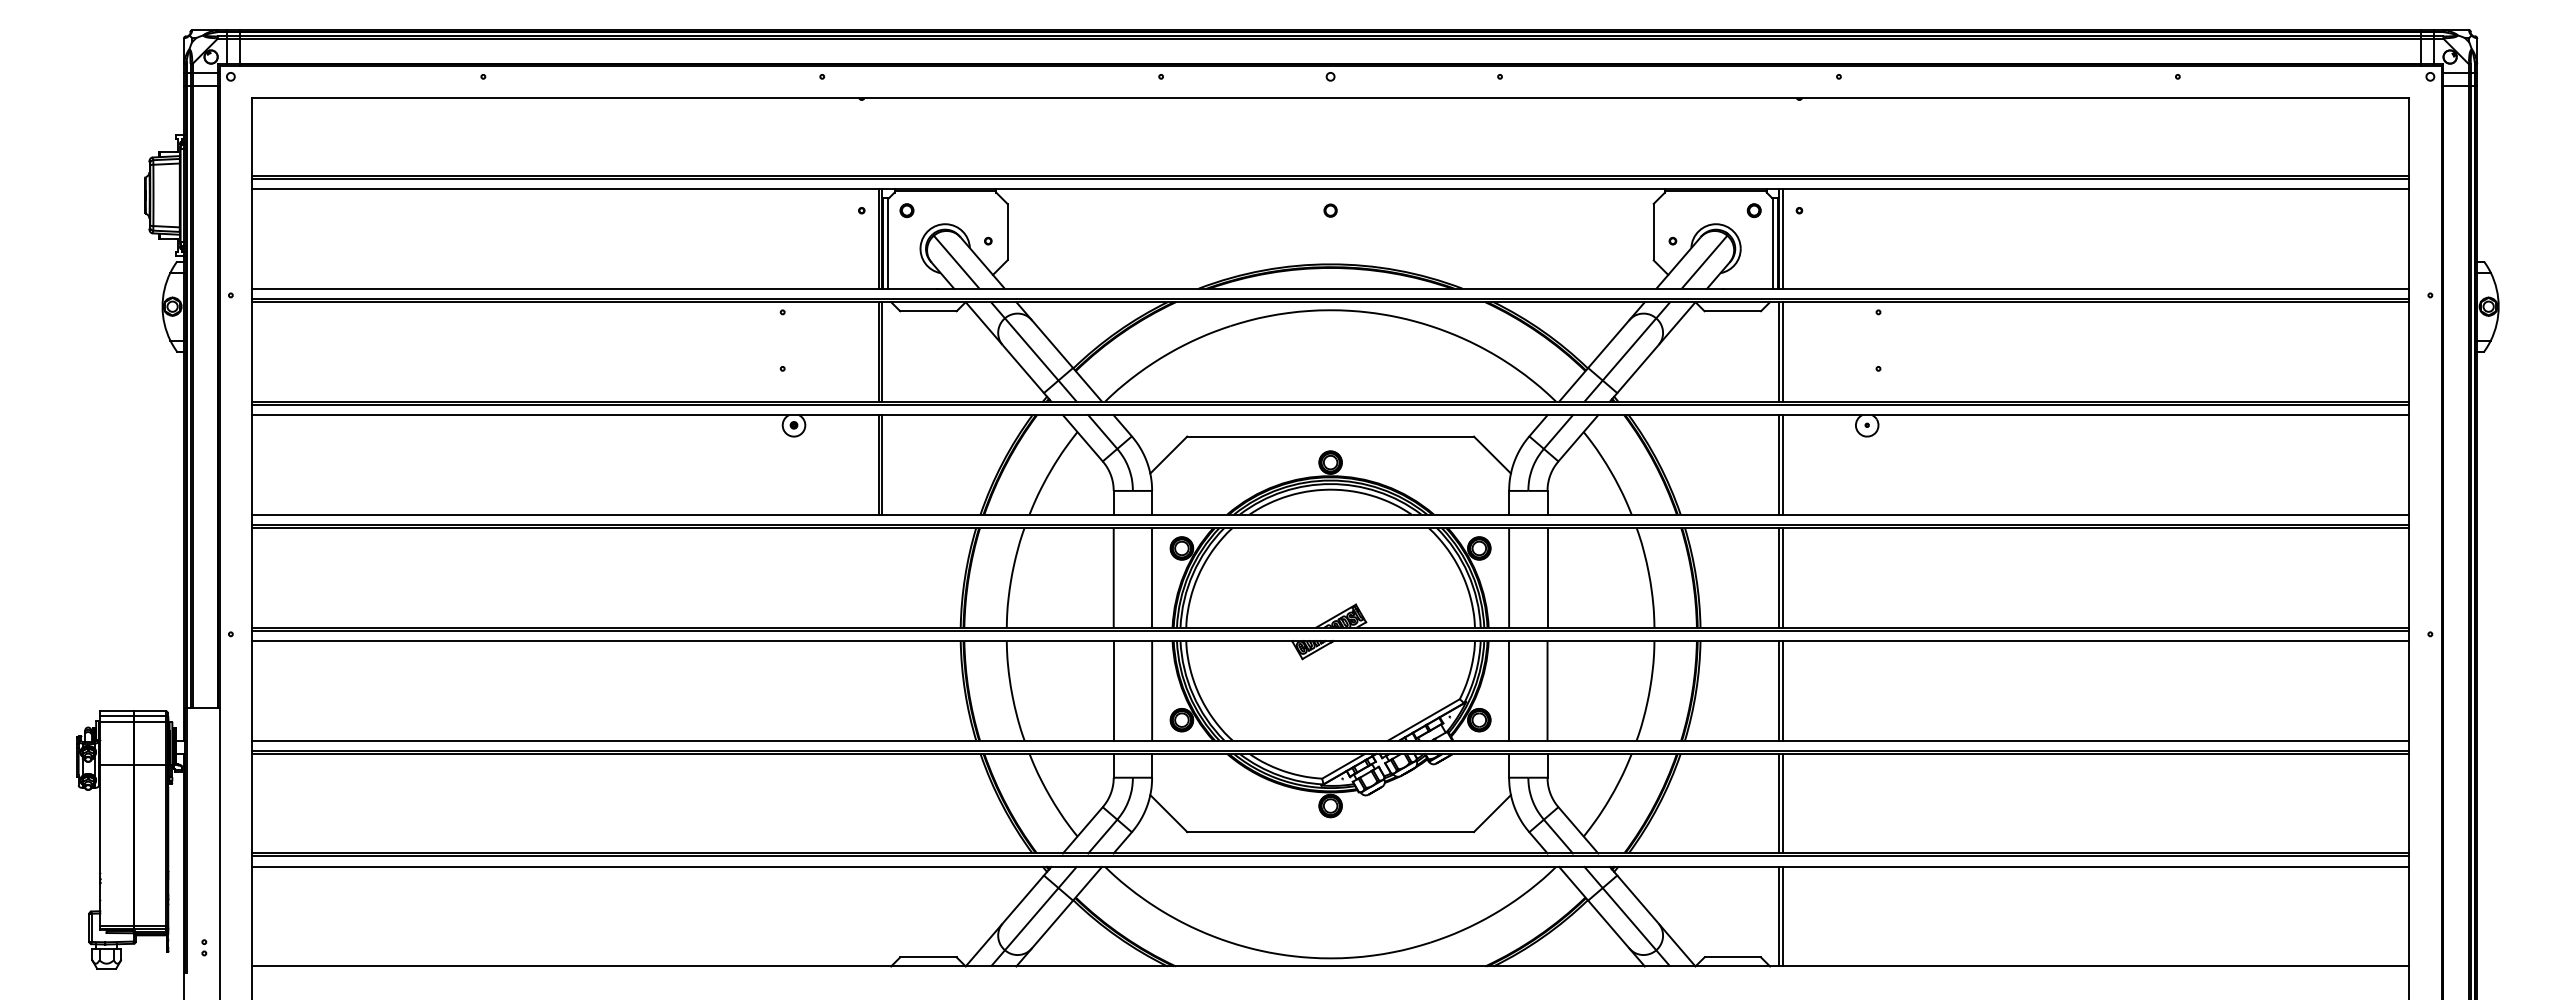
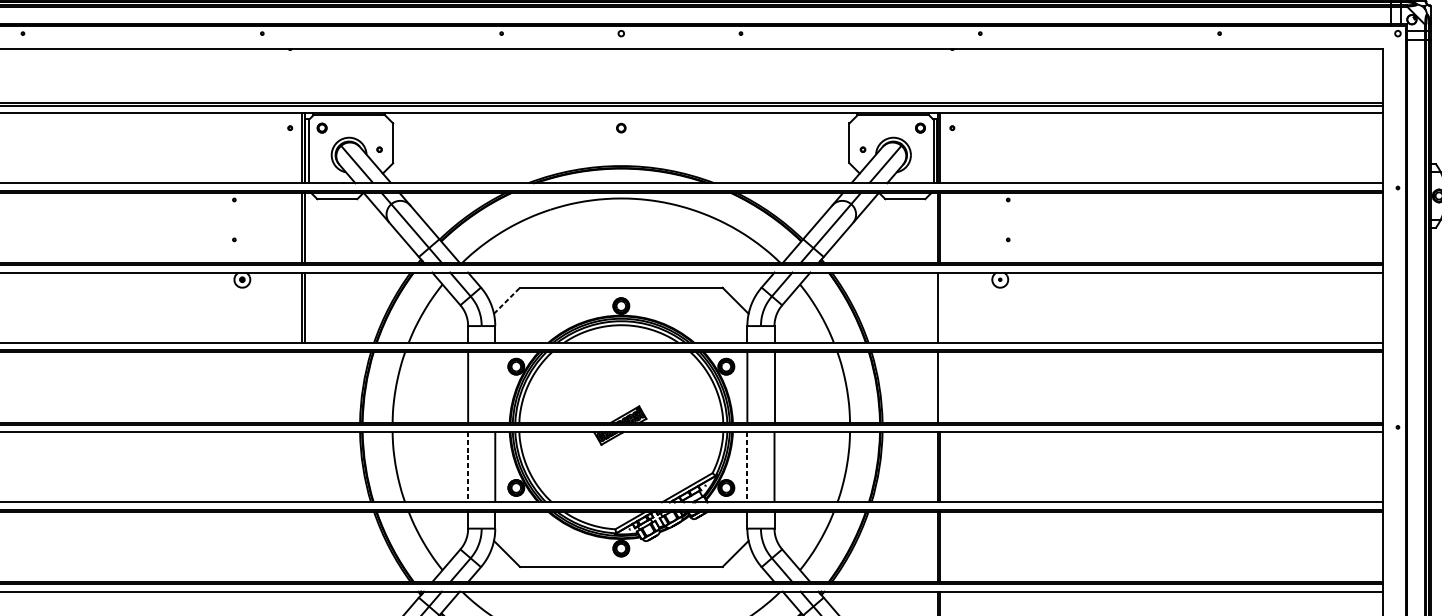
line: (1169, 454) -> (507, 300), solid -> dashed
line: (1782, 464) -> (940, 307), removed
line: (1152, 577) -> (495, 387), removed
line: (1782, 577) -> (940, 387), removed
line: (1113, 690) -> (467, 467), solid -> dashed
line: (1509, 690) -> (747, 467), solid -> dashed

